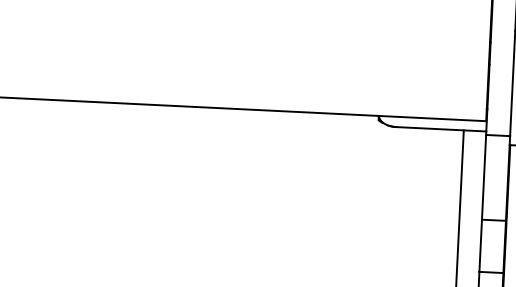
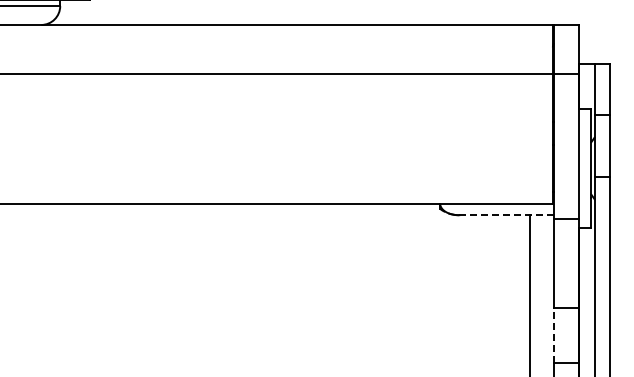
line: (441, 129) -> (506, 215), solid -> dashed
line: (480, 244) -> (553, 334), solid -> dashed

